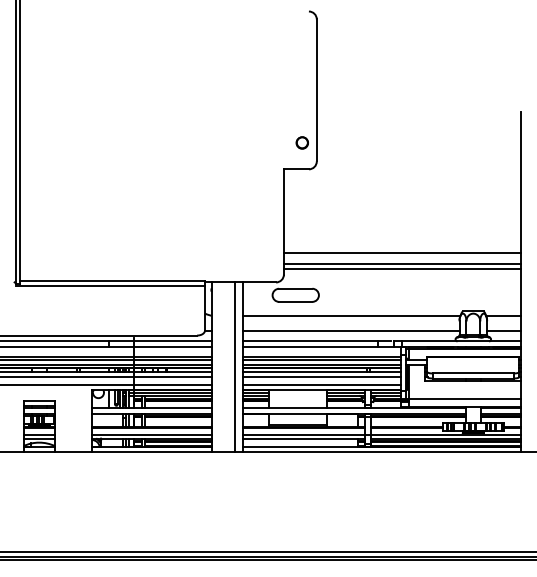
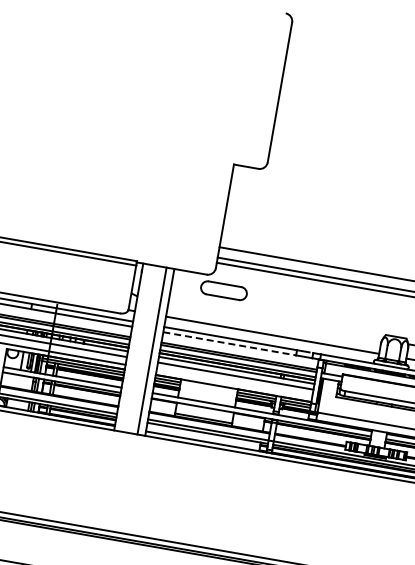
circle: (301, 142) -> (255, 141), removed
line: (351, 316) -> (275, 321), removed
line: (311, 346) -> (230, 343), solid -> dashed
line: (321, 385) -> (233, 383), removed

